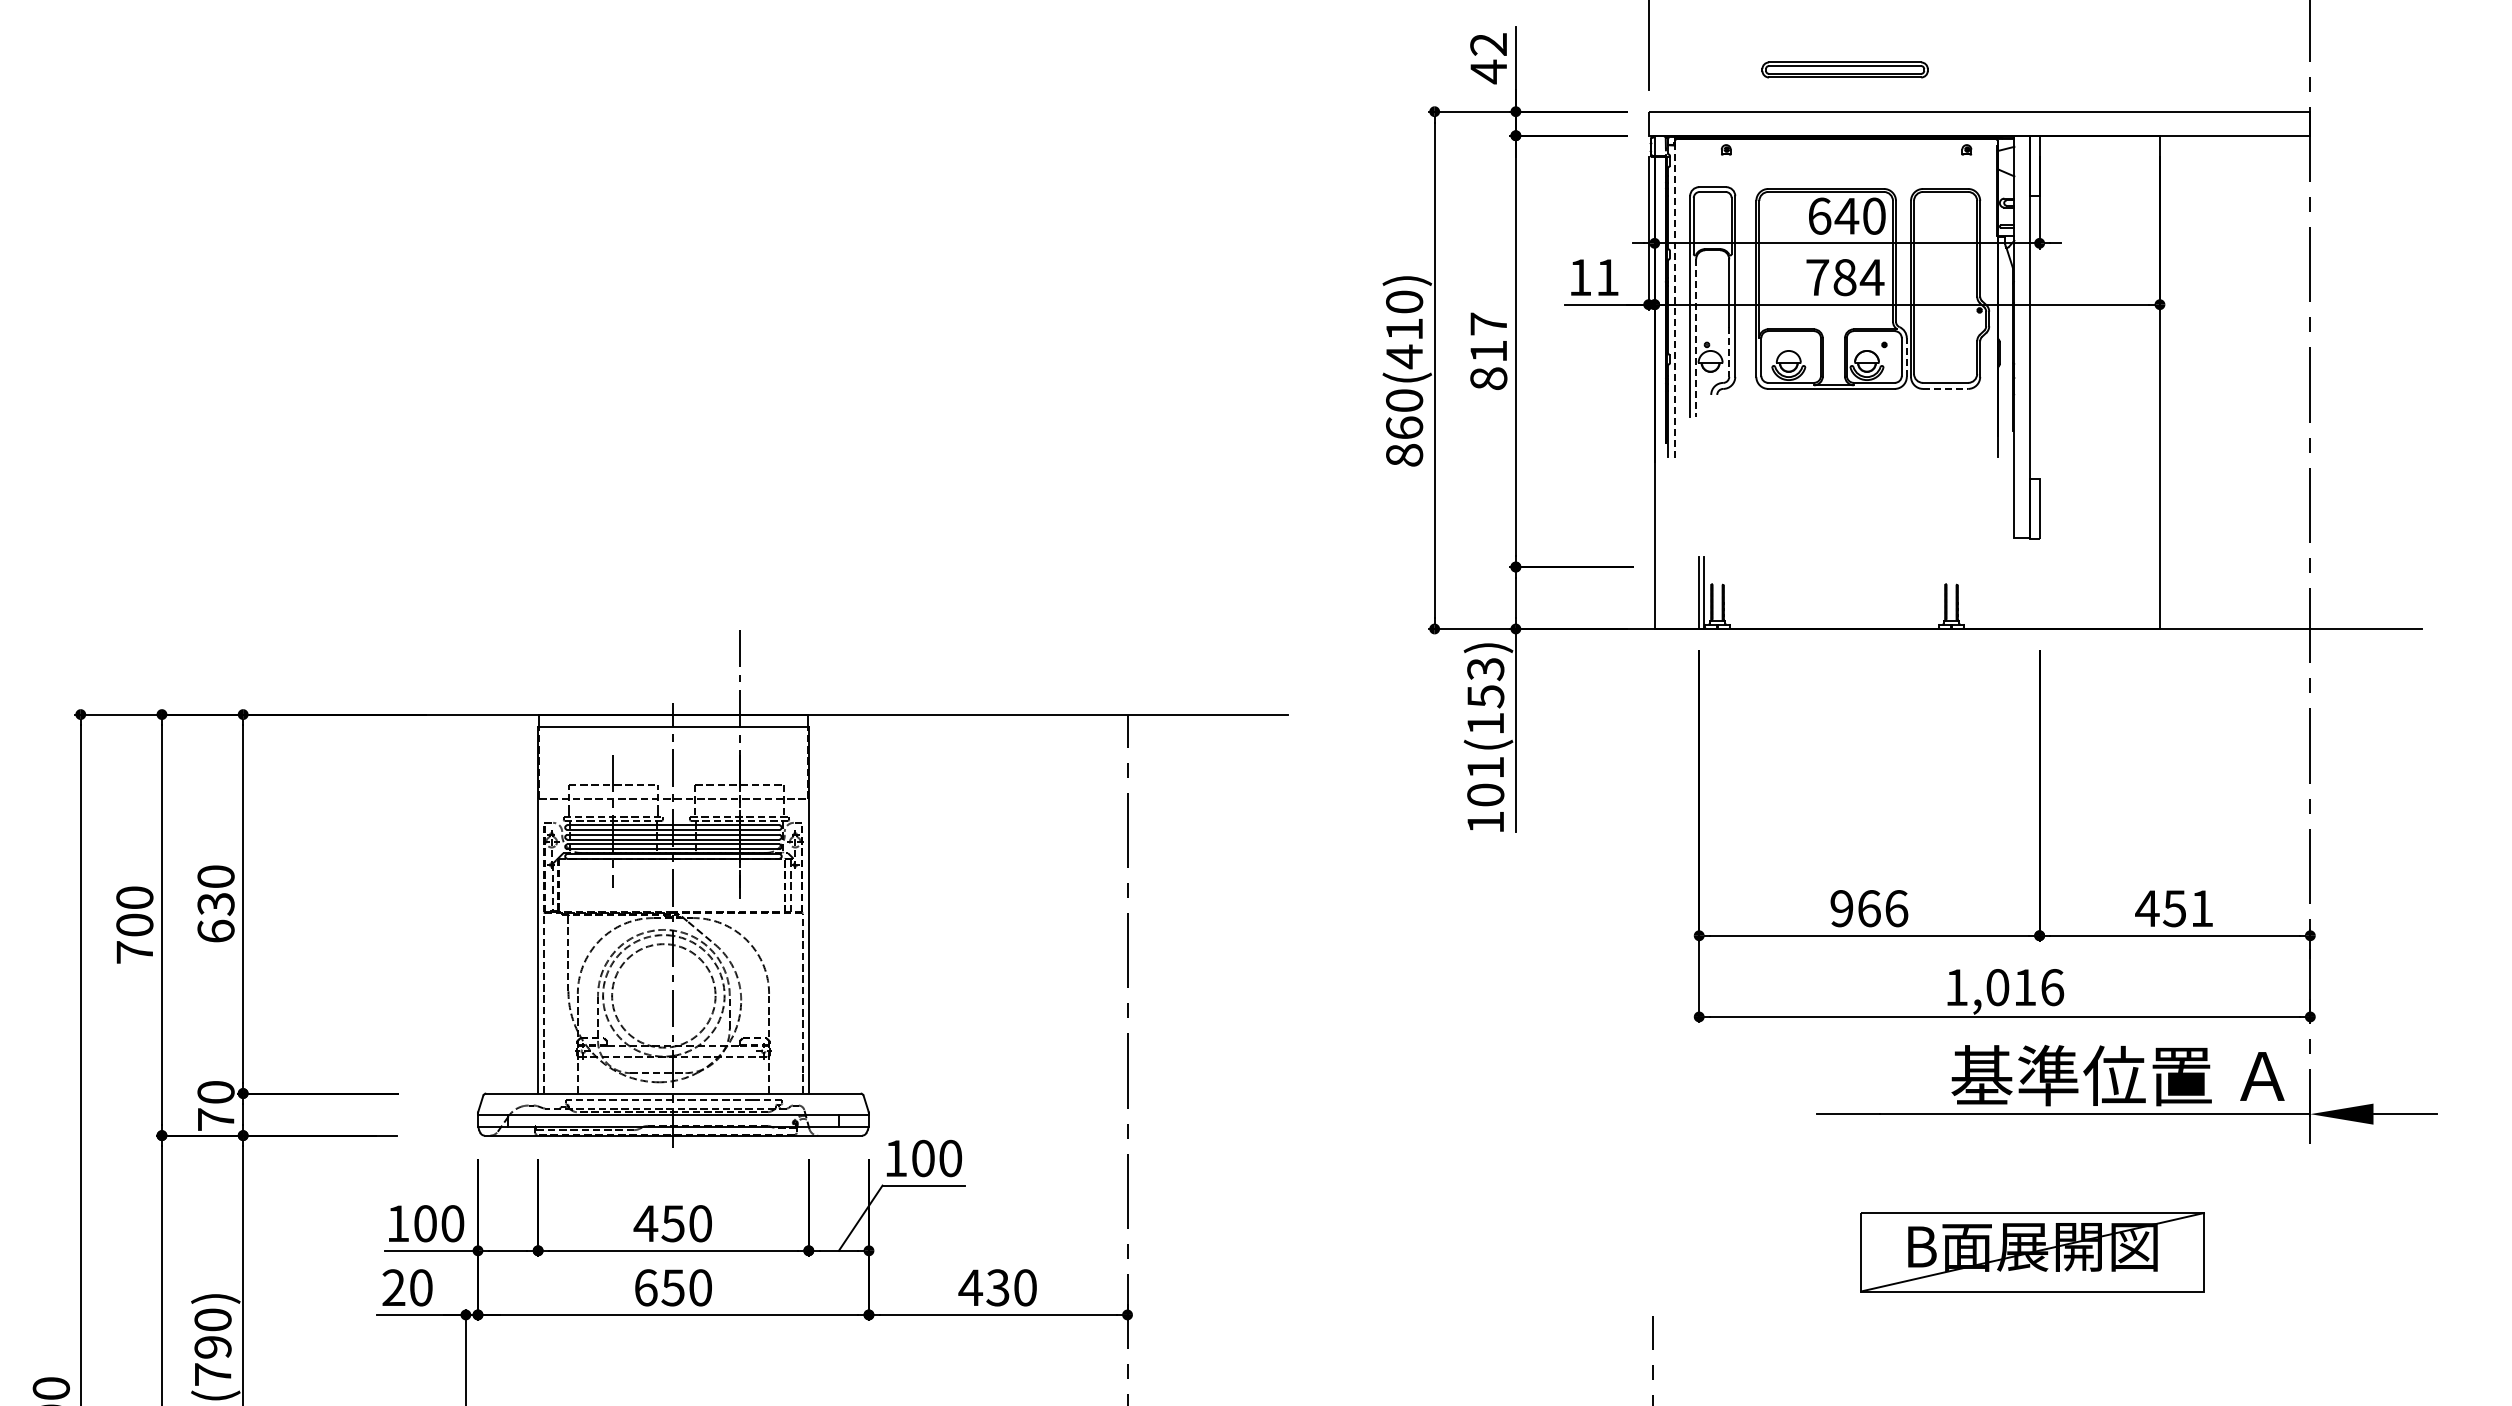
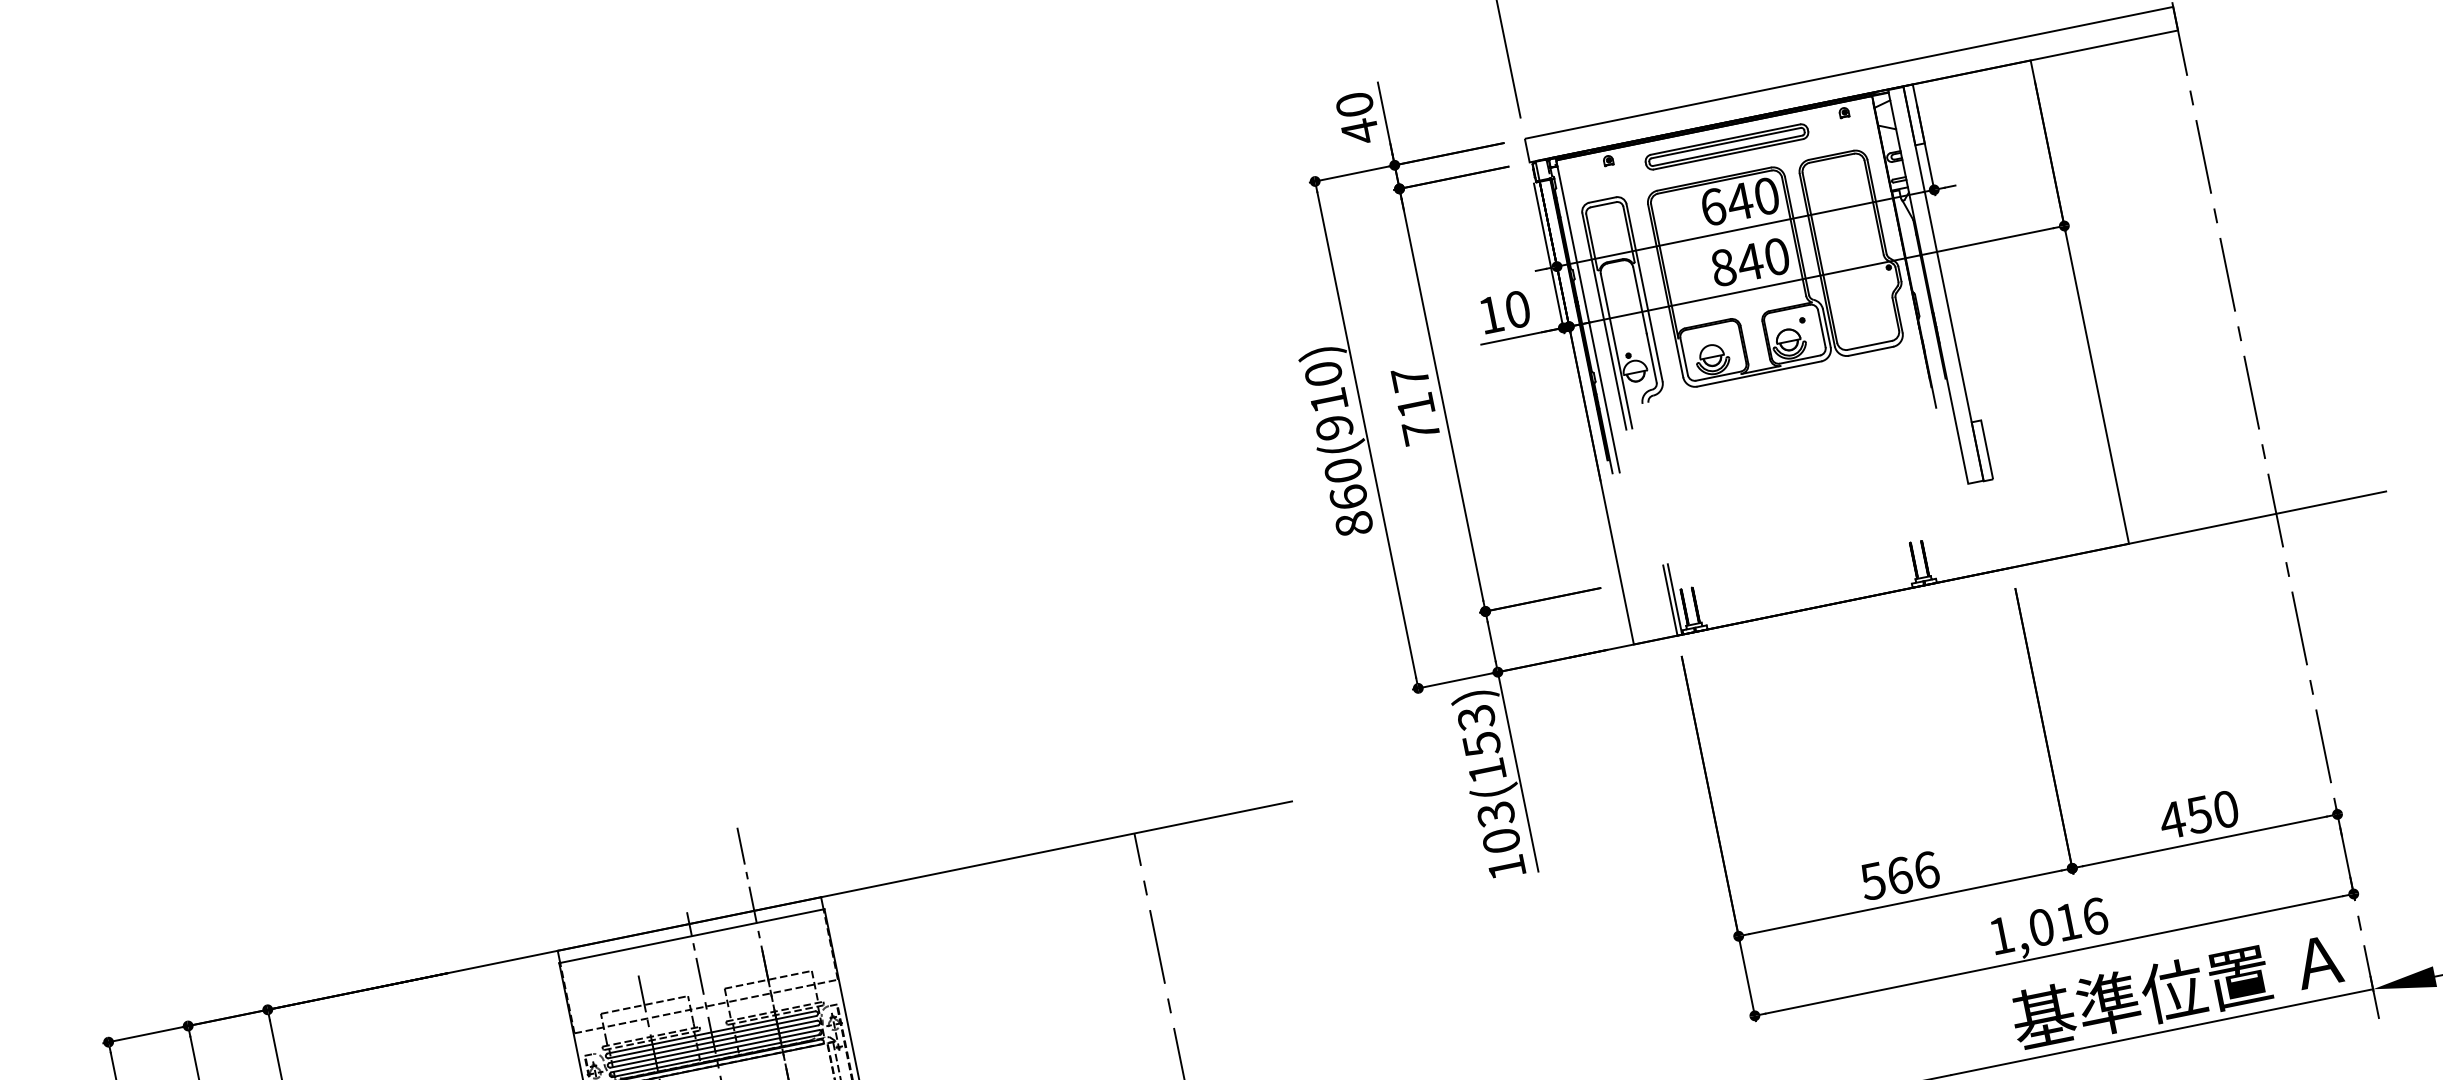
text: (1488, 44) -> (1354, 104), 42 -> 40
part: (1844, 69) -> (1726, 146), moved
text: (1607, 277) -> (1517, 309), 11 -> 10
text: (1845, 277) -> (1750, 262), 784 -> 840
line: (1675, 298) -> (1588, 316), dashed -> solid
line: (1696, 338) -> (1616, 351), dashed -> solid
line: (1729, 351) -> (1651, 357), dashed -> solid
text: (1404, 356) -> (1334, 427), 860(410) -> 860(910)
line: (1906, 357) -> (1826, 328), dashed -> solid
text: (1488, 378) -> (1421, 432), 817 -> 717
line: (1945, 388) -> (1870, 350), dashed -> solid
text: (1485, 767) -> (1495, 813), 101(153) -> 103(153)
text: (1841, 908) -> (1872, 881), 966 -> 566
text: (2202, 908) -> (2226, 809), 451 -> 450

